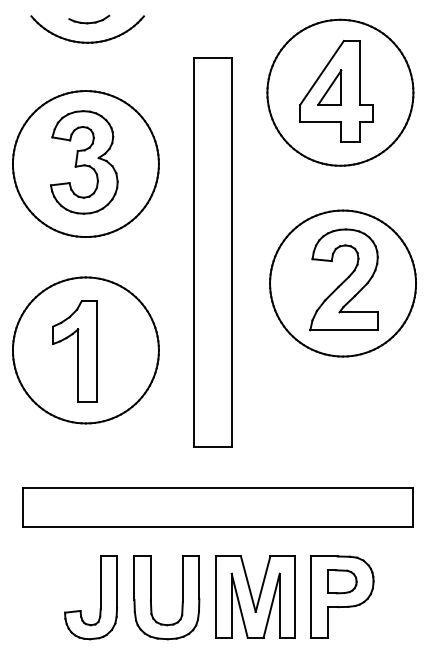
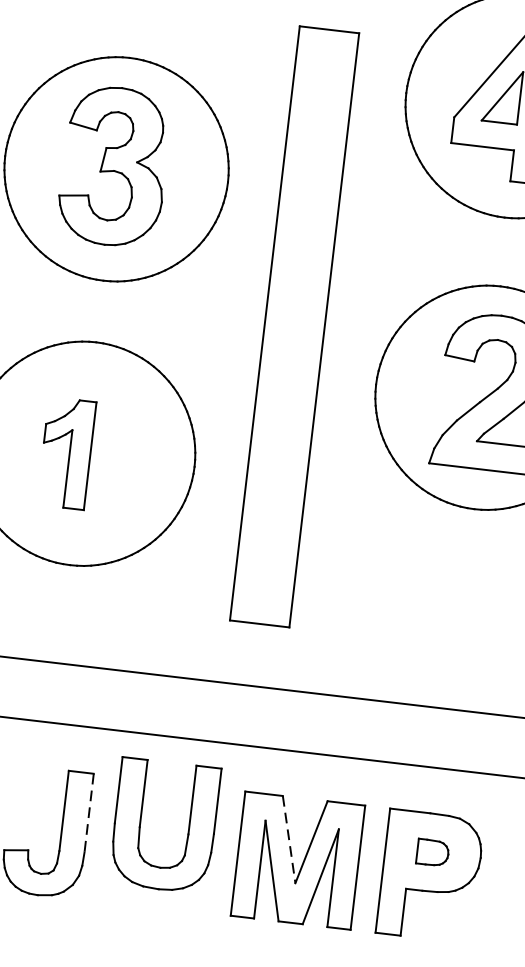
part: (74, 351) -> (65, 453), size x0.7
part: (342, 581) -> (433, 852), size x0.7
line: (117, 582) -> (89, 813), solid -> dashed
line: (248, 584) -> (289, 840), solid -> dashed
part: (151, 597) -> (141, 822), moved

